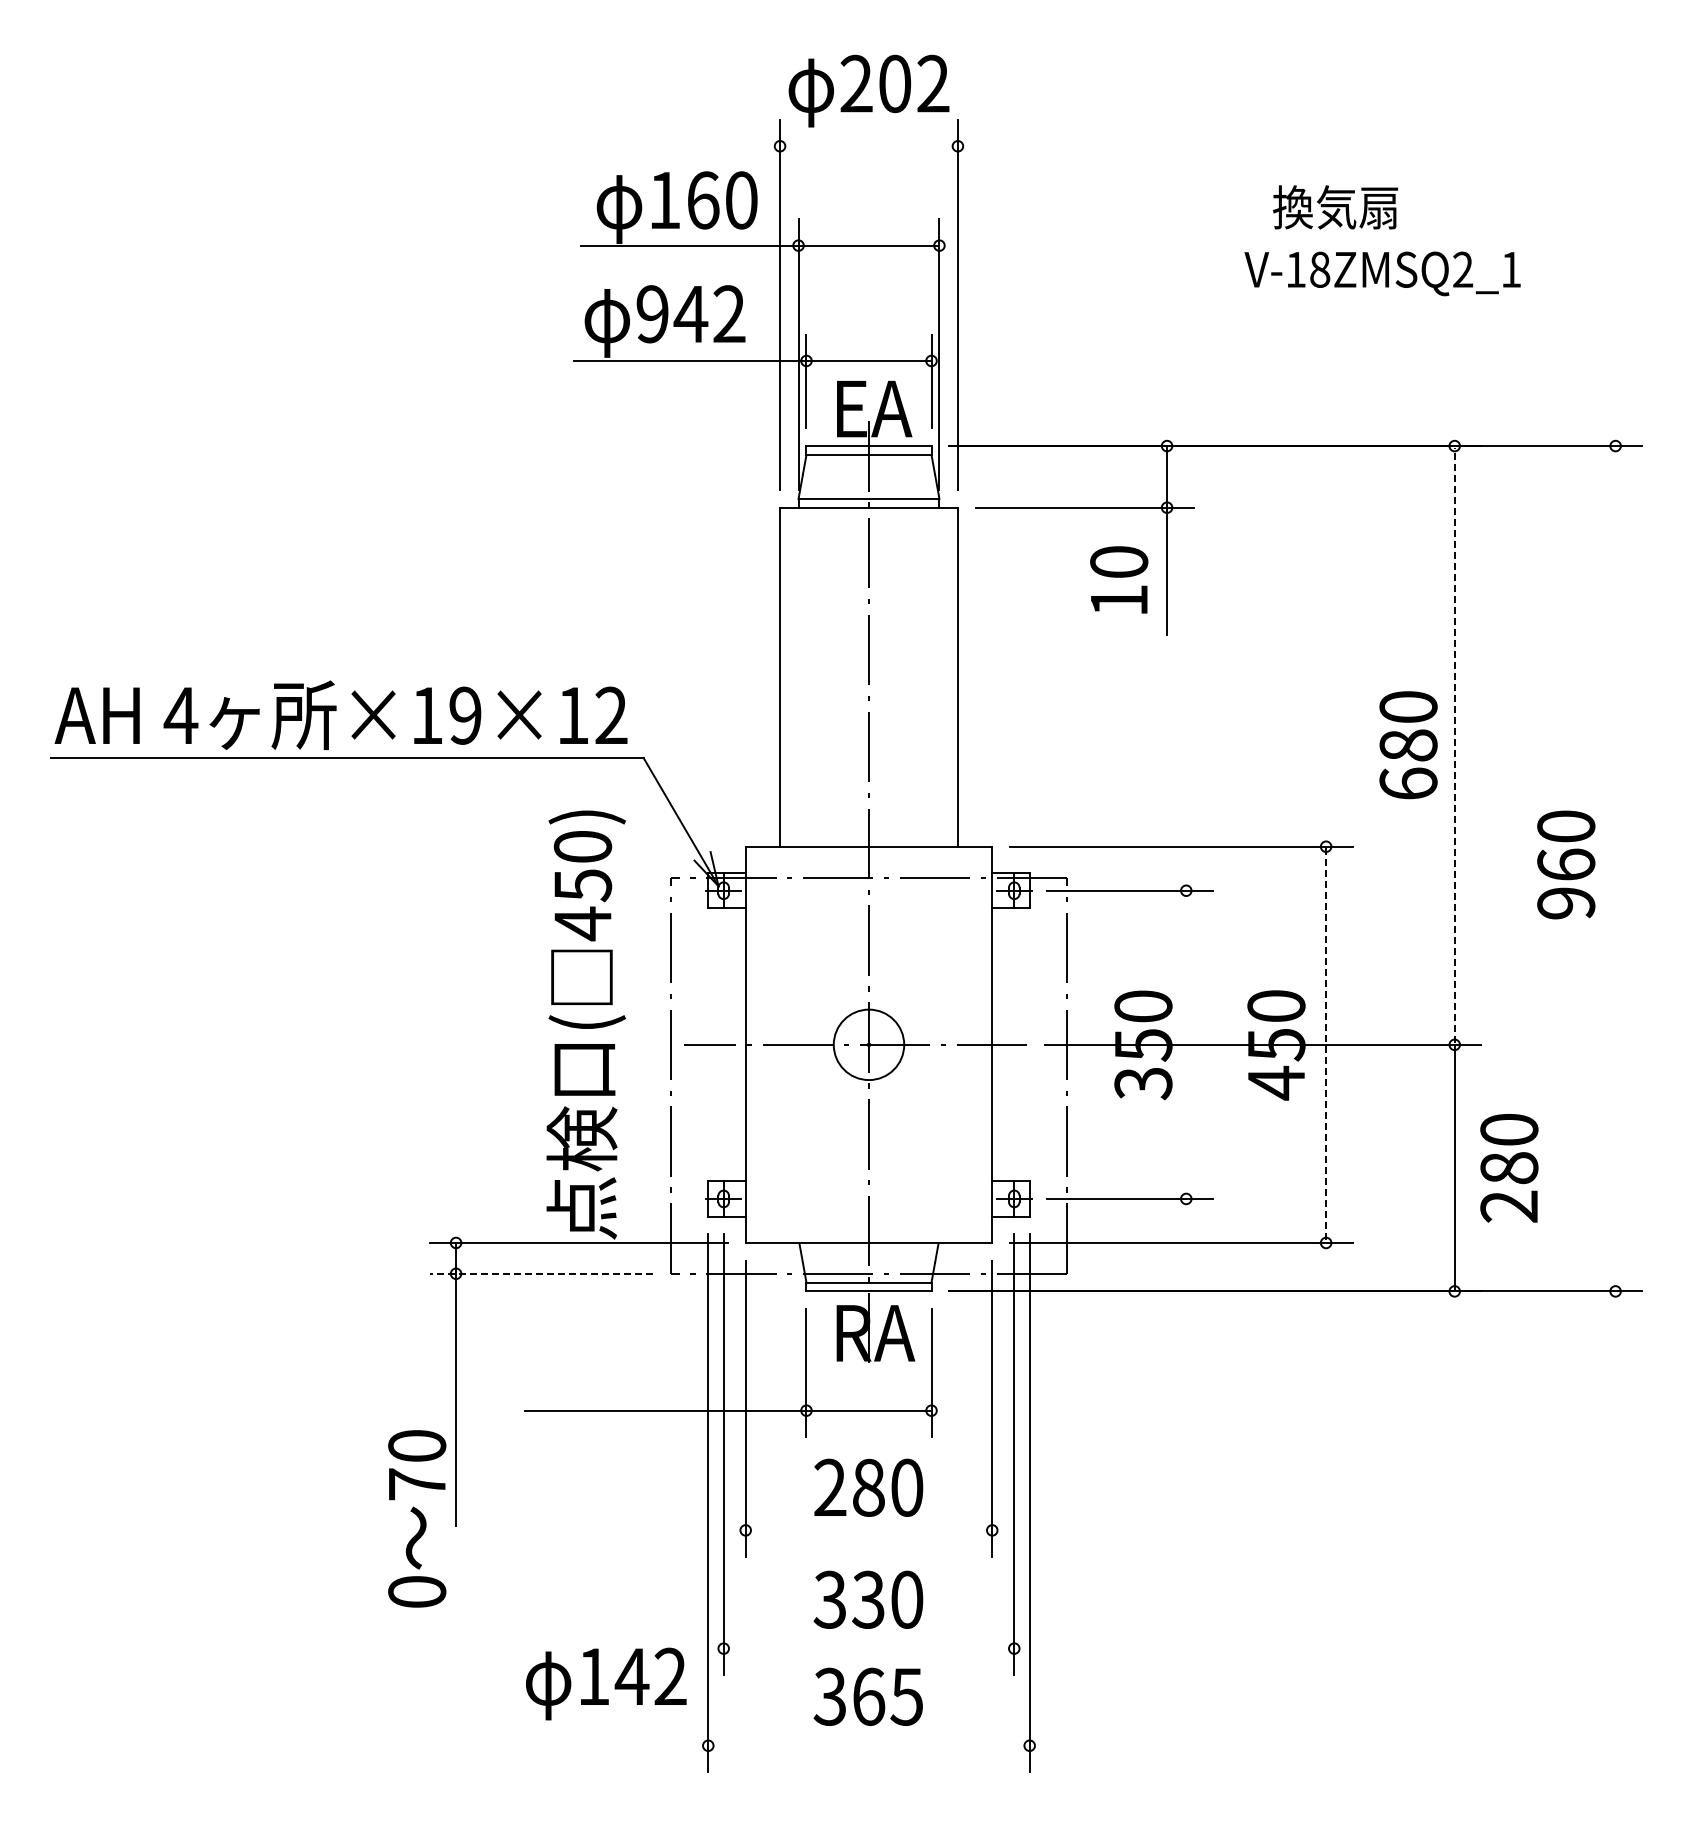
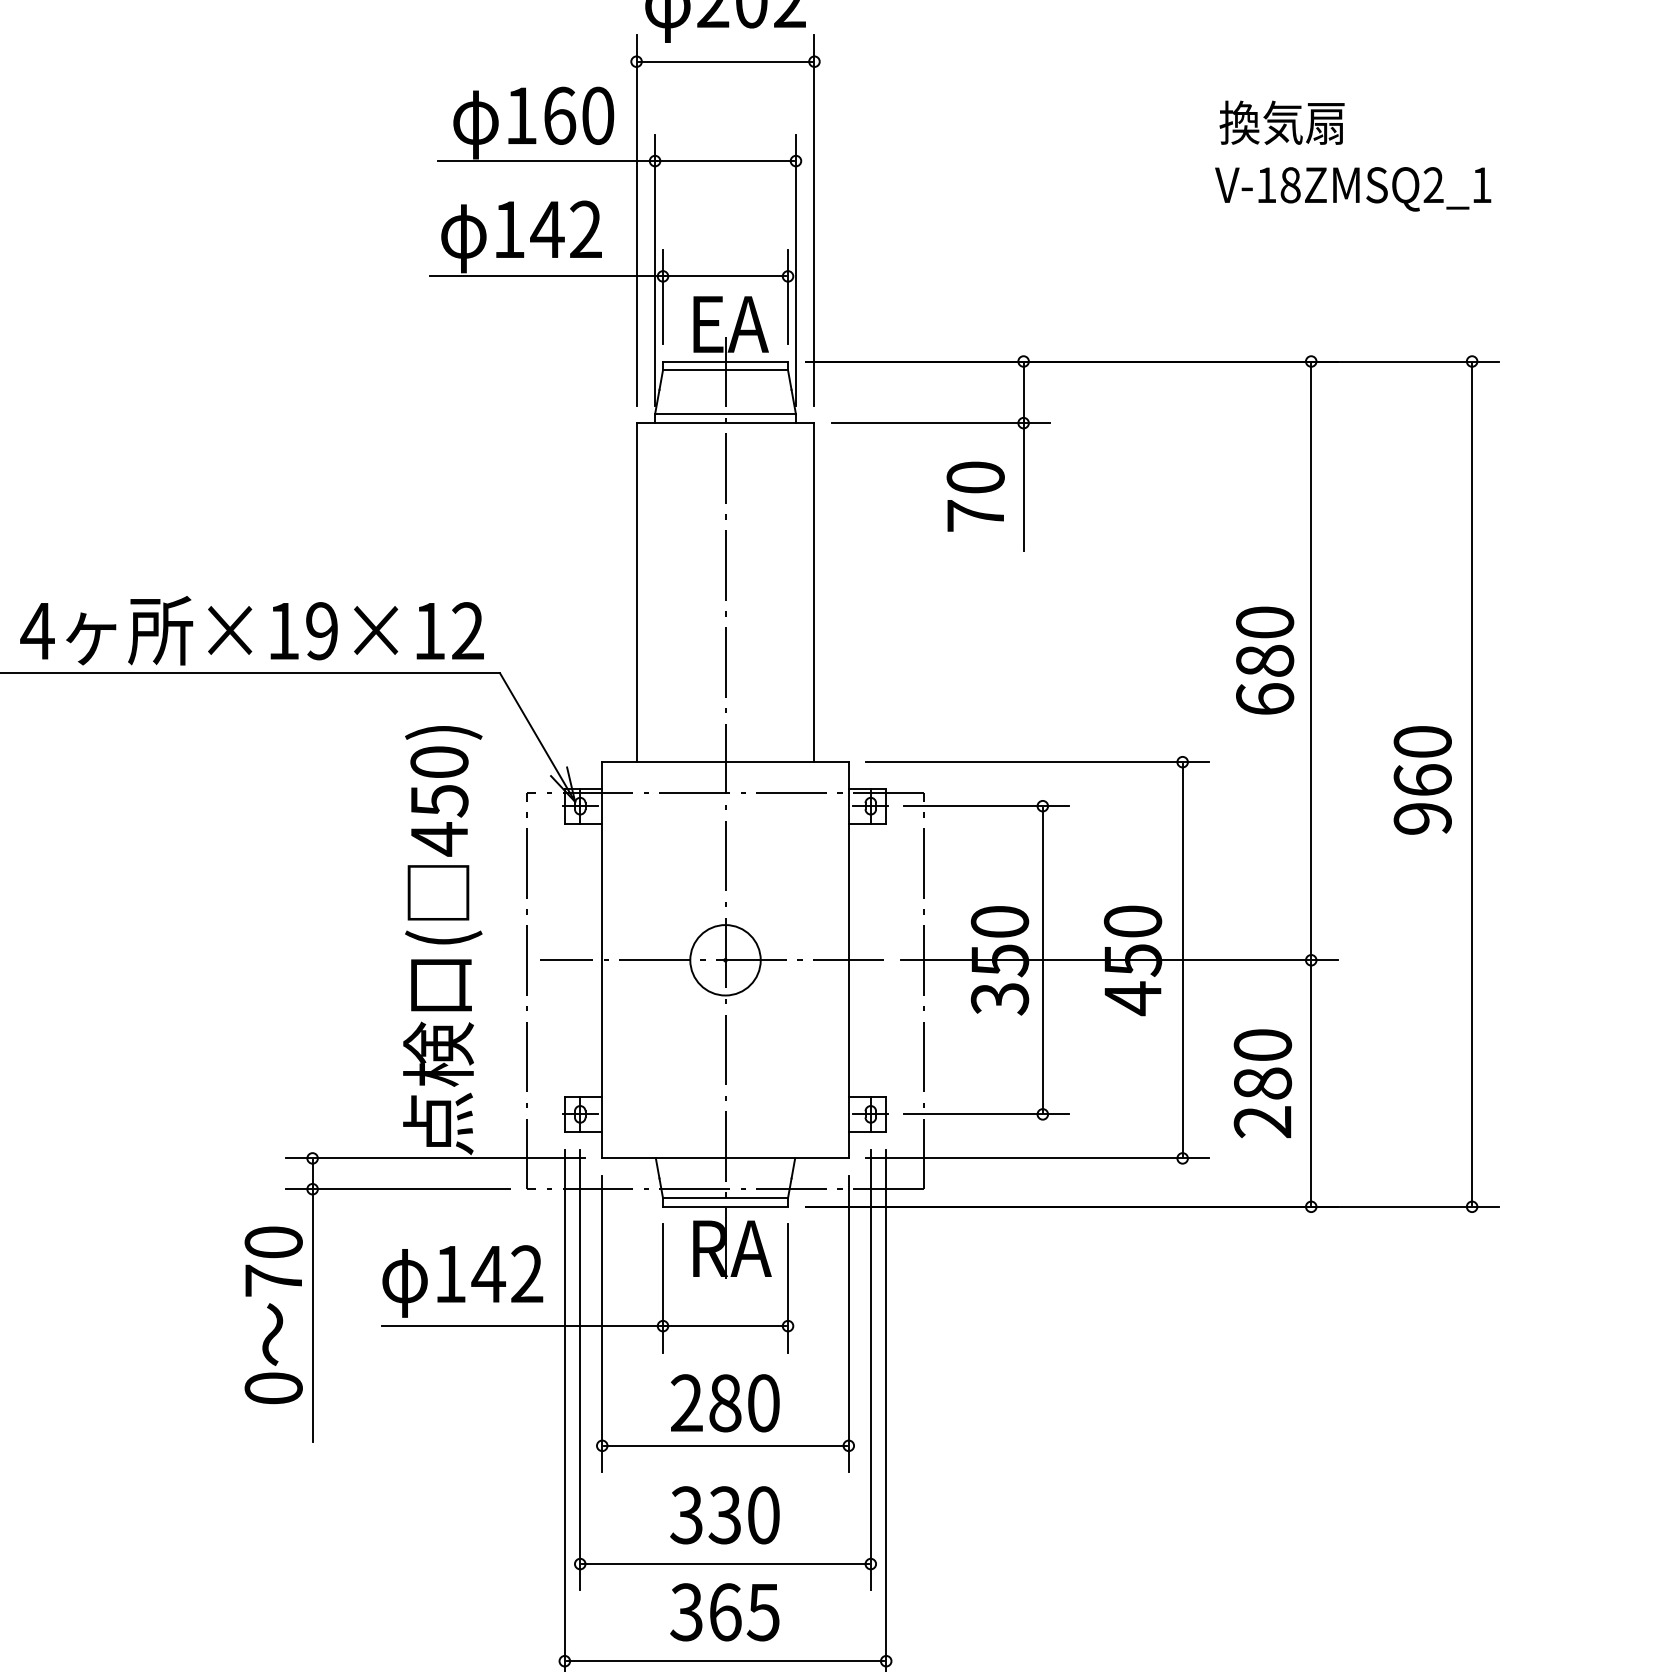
line: (868, 146) -> (725, 61), added
text: (1335, 207) -> (1282, 122), moved
text: (1382, 273) -> (1353, 188), moved
text: (652, 314) -> (509, 229), 942 -> 142
text: (1119, 600) -> (976, 515), 10 -> 70
line: (1454, 745) -> (1311, 660), dashed -> solid
line: (1615, 868) -> (1472, 783), added
line: (1186, 1044) -> (1043, 959), added
line: (1326, 1045) -> (1183, 960), dashed -> solid
text: (1509, 1168) -> (1263, 1083), moved
line: (541, 1273) -> (398, 1188), dashed -> solid
text: (417, 1518) -> (274, 1314), moved
line: (868, 1530) -> (725, 1445), added
line: (868, 1648) -> (725, 1563), added
text: (606, 1683) -> (463, 1280), moved
line: (868, 1745) -> (725, 1660), added

